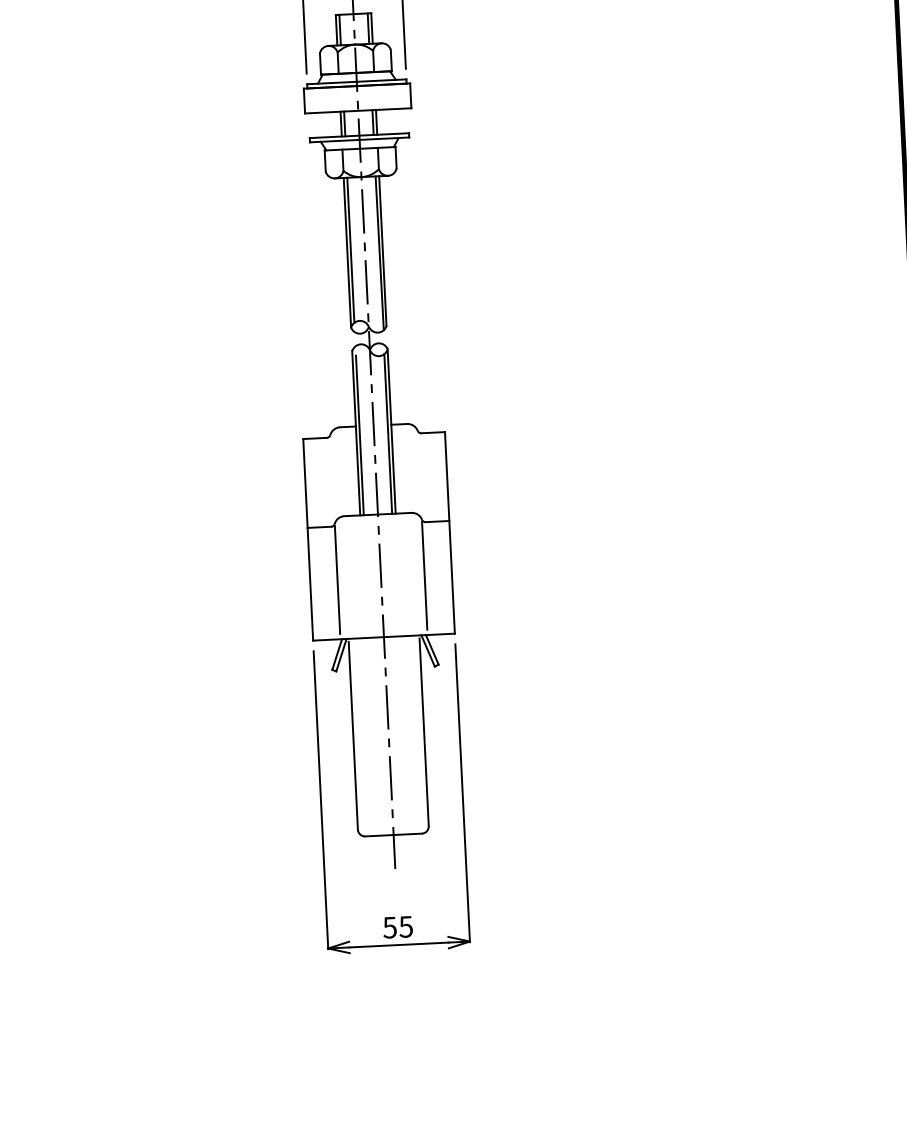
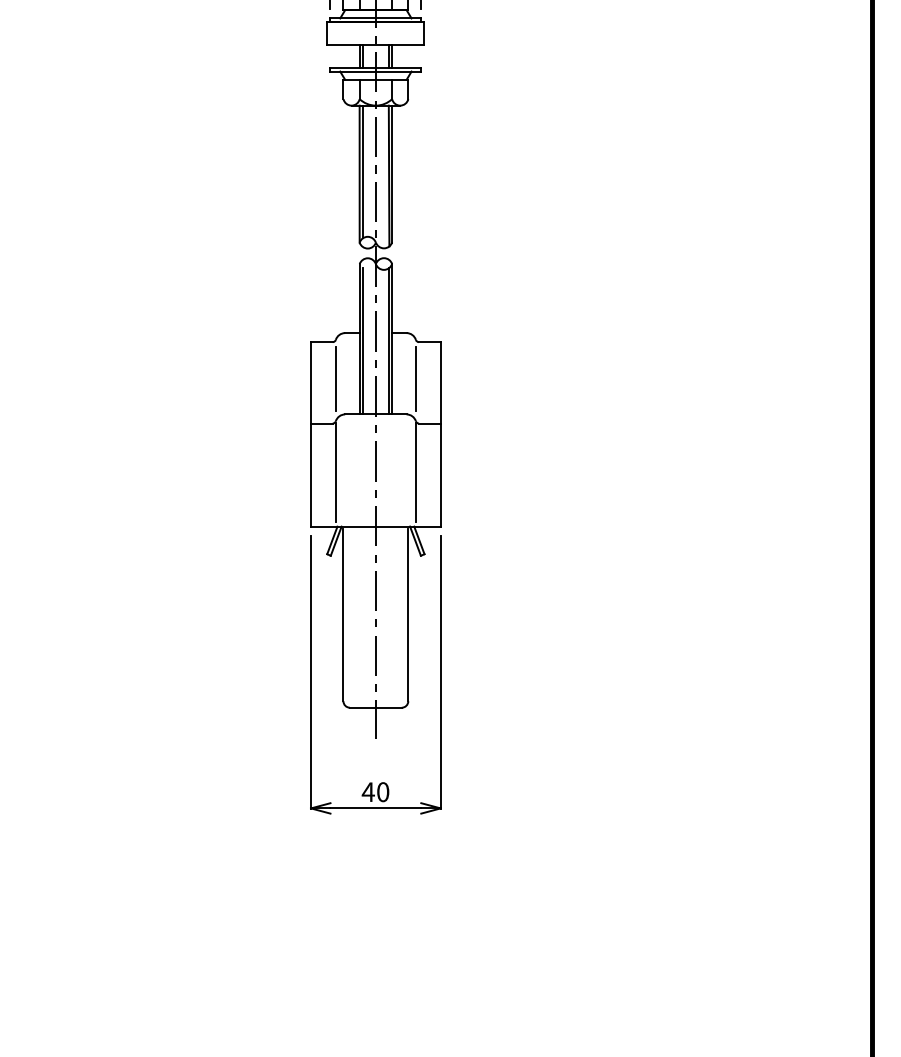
line: (419, 473) -> (415, 378), added
line: (333, 477) -> (336, 378), added
text: (397, 927) -> (375, 792), 55 -> 40

